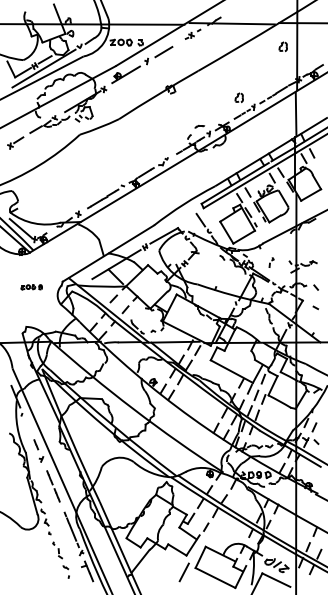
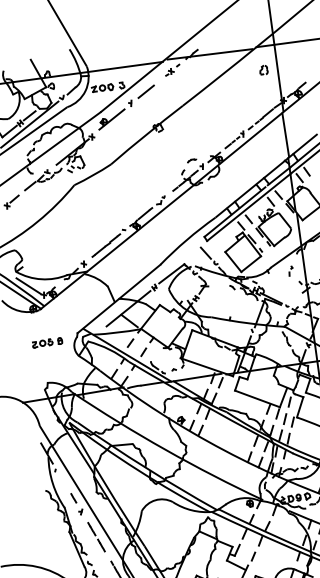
part: (238, 97) -> (226, 126), removed
part: (271, 262) -> (290, 271), moved
part: (31, 287) -> (47, 343), size x1.43

